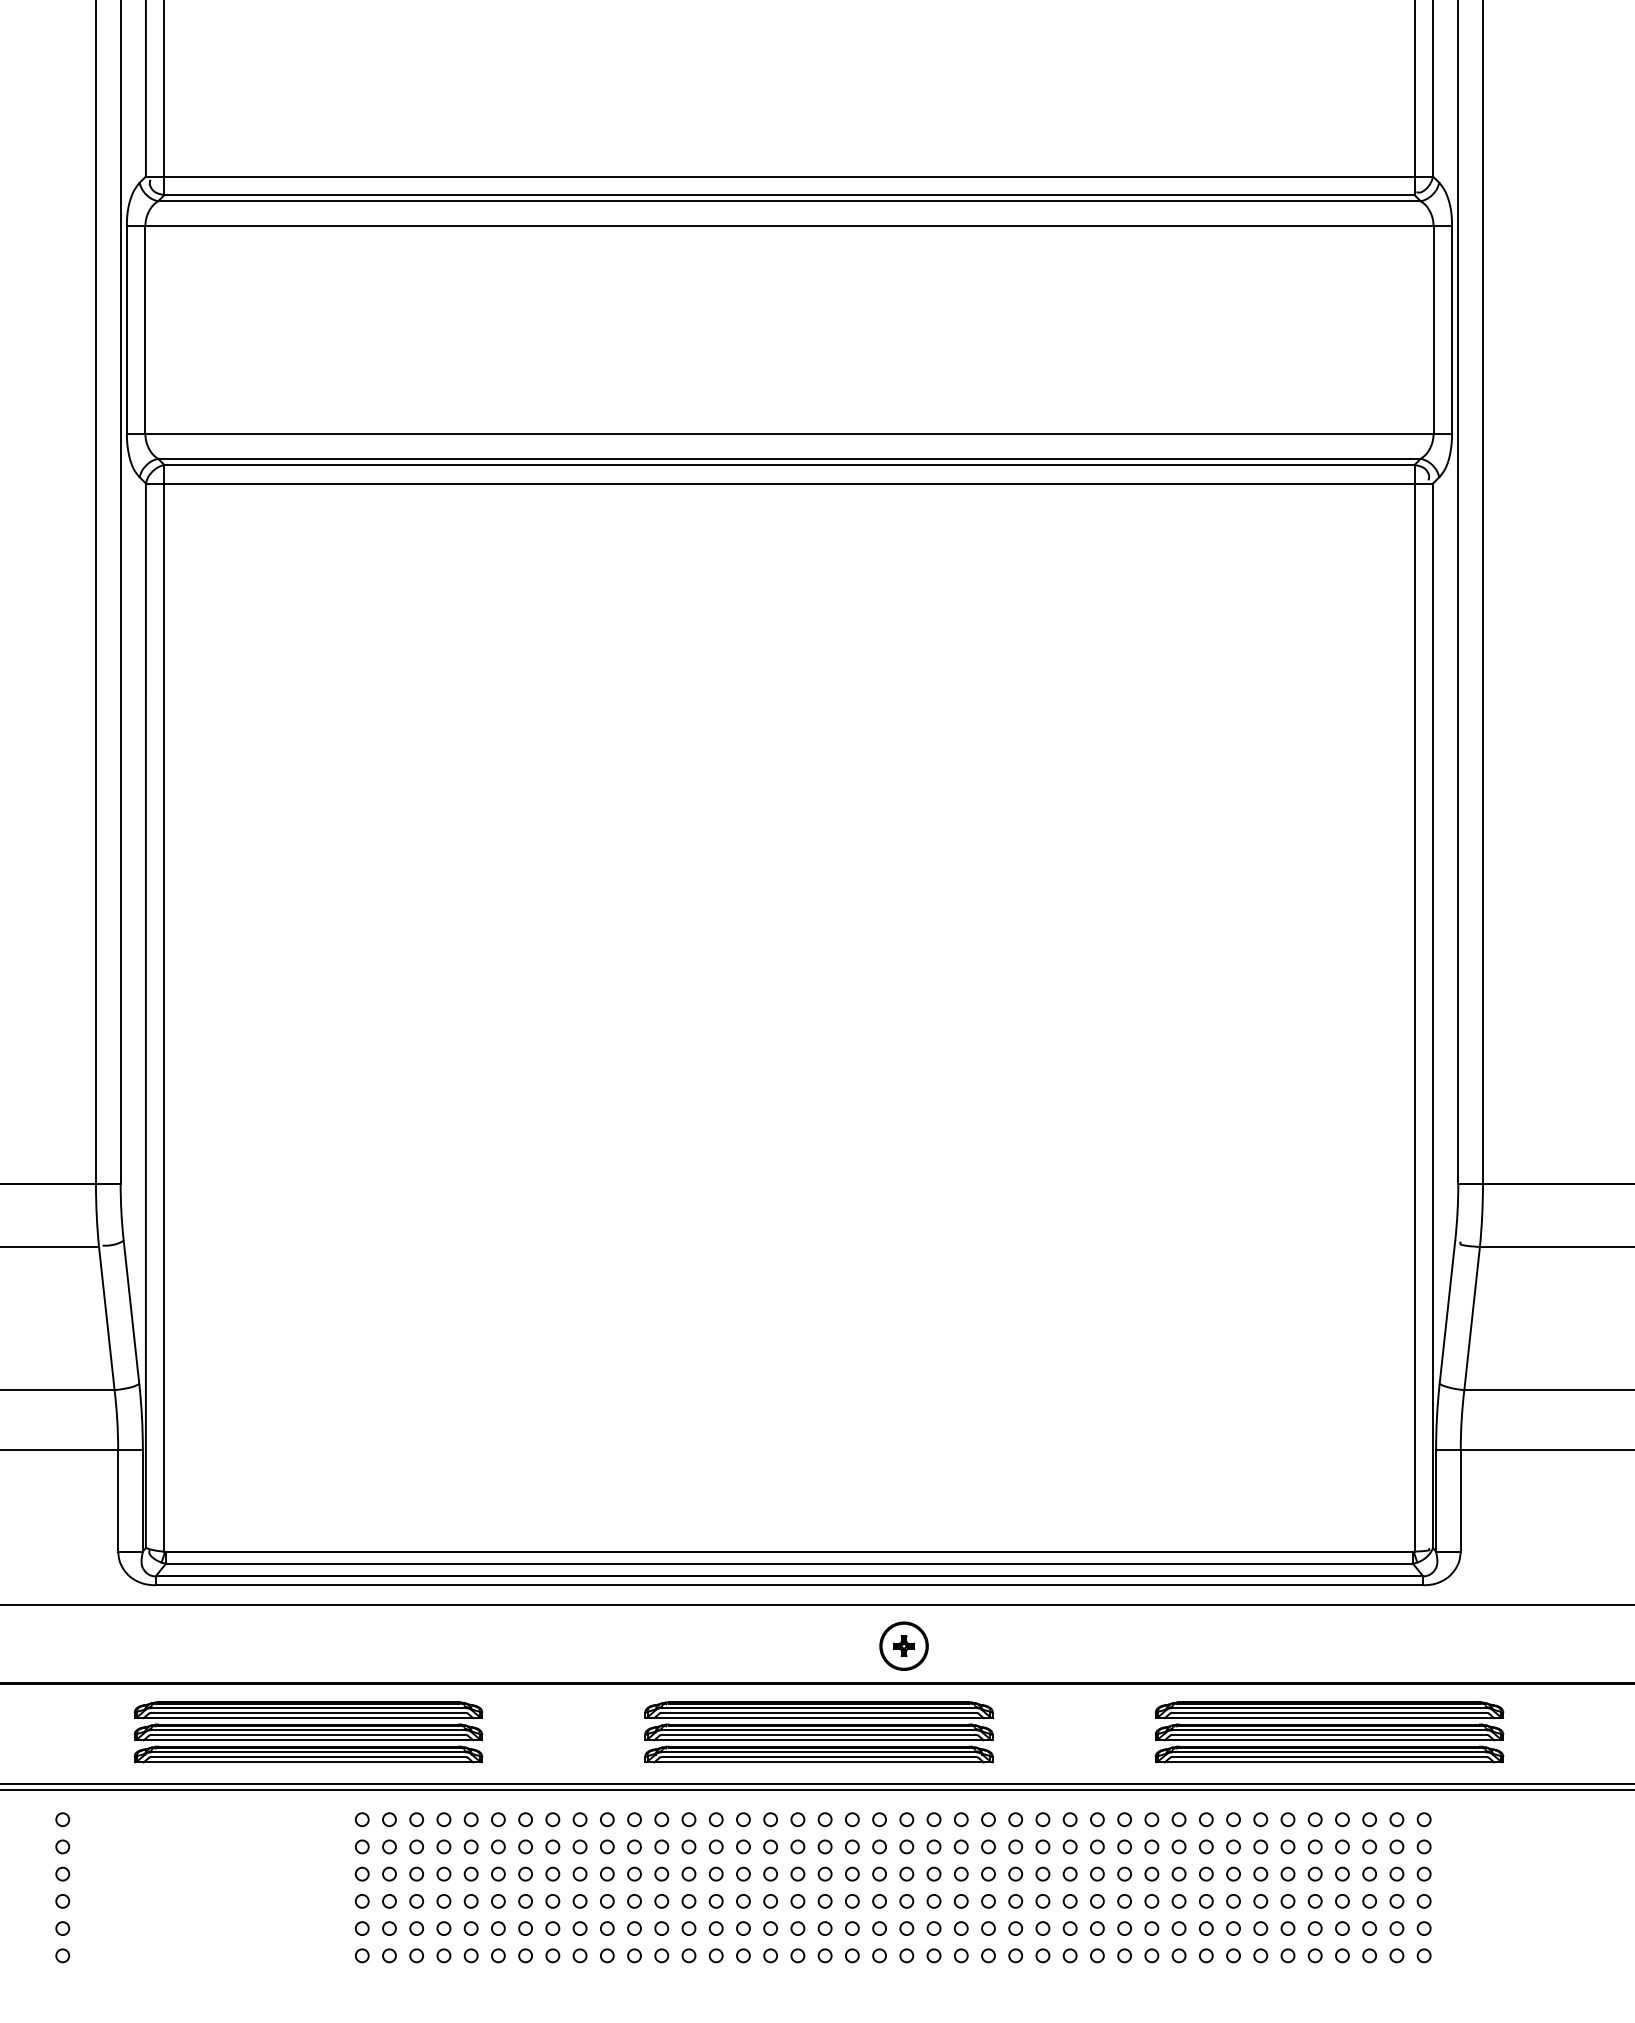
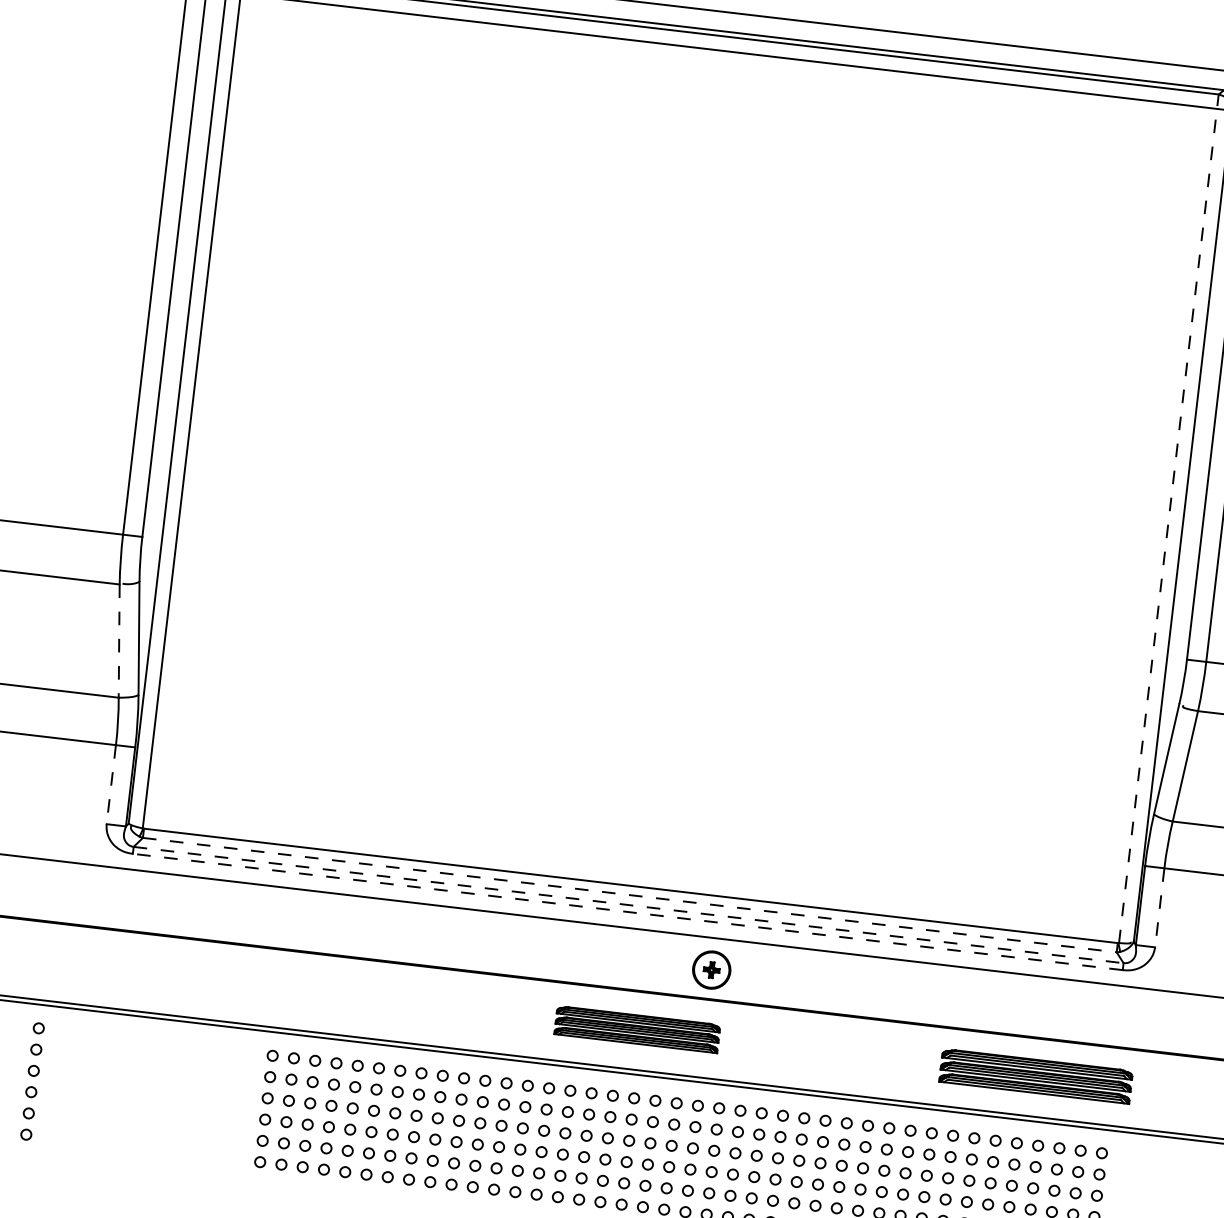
line: (1414, 1007) -> (1168, 518), solid -> dashed
line: (106, 1319) -> (118, 641), solid -> dashed
line: (118, 1501) -> (111, 785), solid -> dashed
line: (1460, 1501) -> (1159, 908), solid -> dashed
line: (789, 1563) -> (629, 894), solid -> dashed
line: (789, 1576) -> (628, 905), solid -> dashed
line: (789, 1585) -> (627, 912), solid -> dashed
part: (308, 1732) -> (238, 982), removed
part: (818, 1732) -> (636, 1029), size x0.6
part: (1329, 1732) -> (1036, 1076), size x0.7

